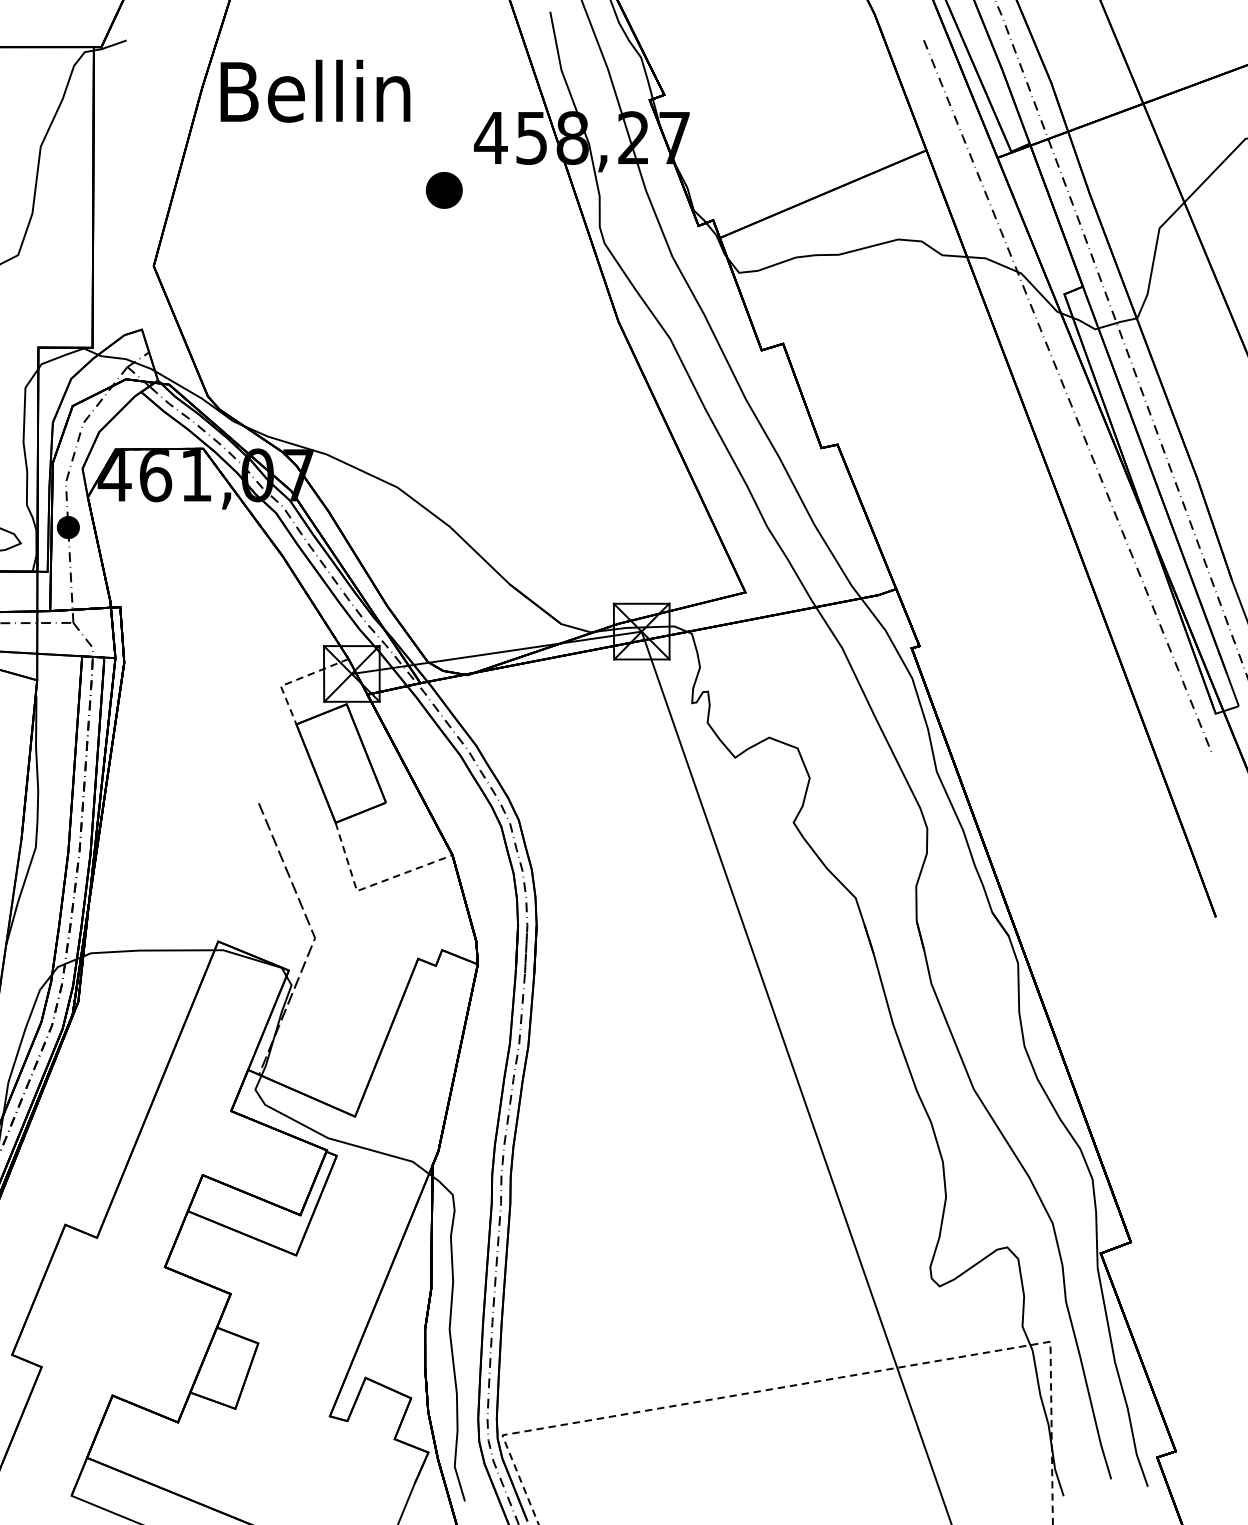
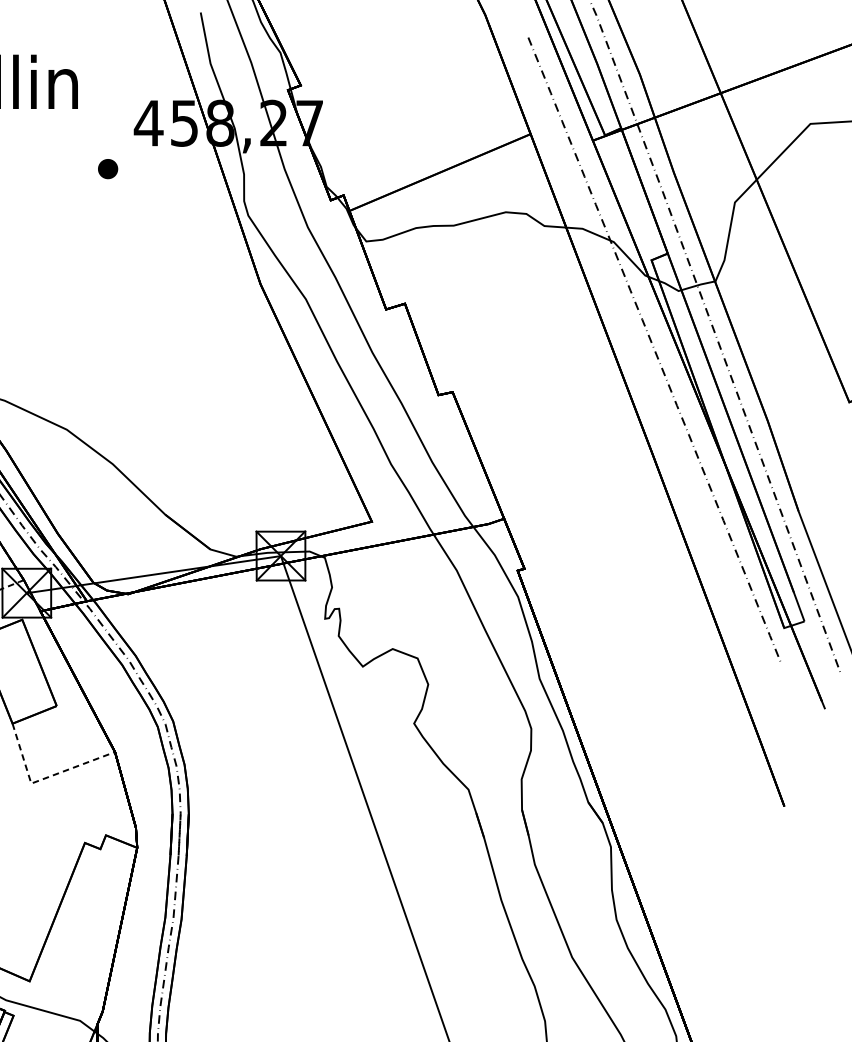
part: (444, 189) -> (108, 168), size x0.62

